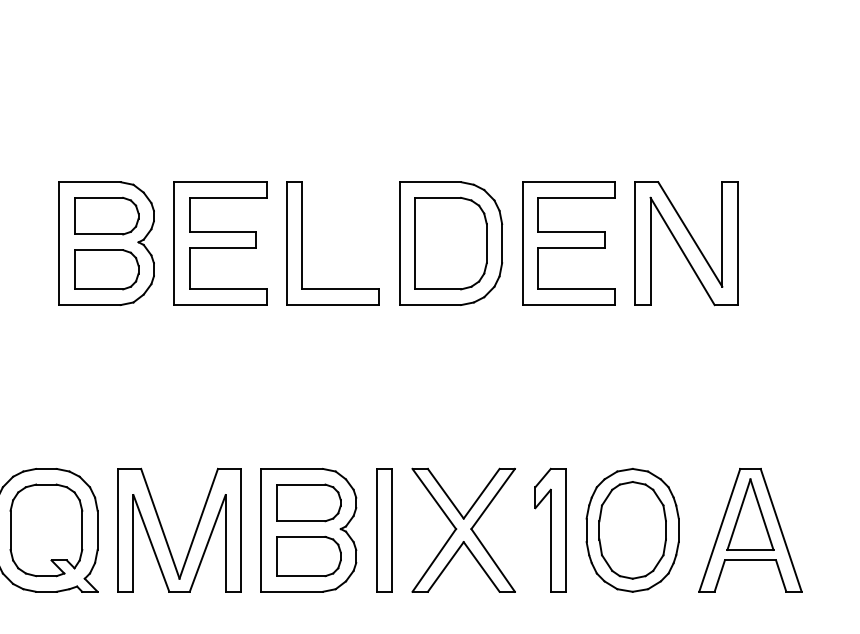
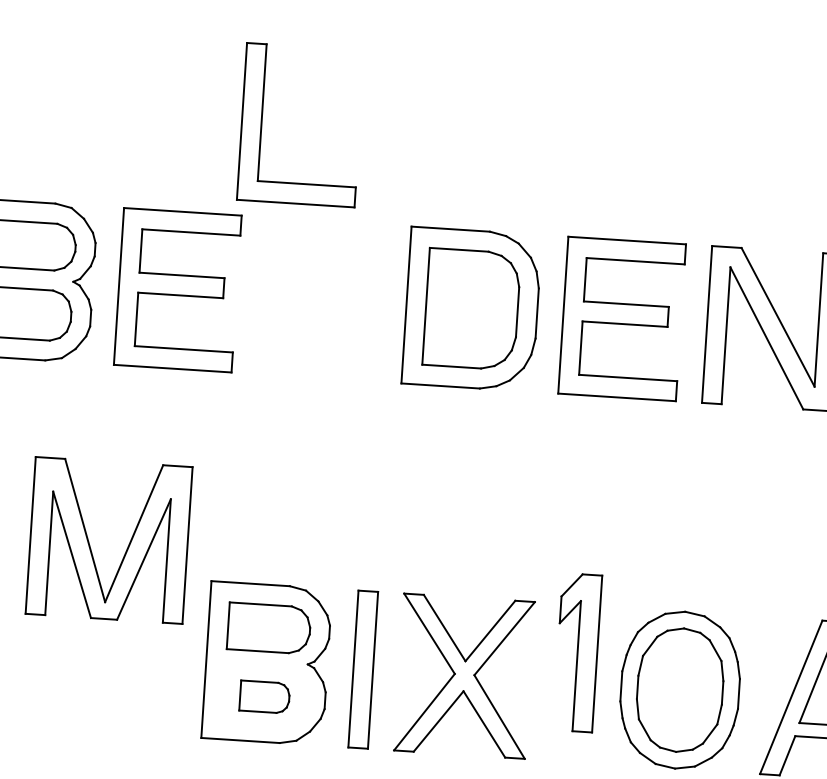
part: (302, 243) -> (261, 122), moved
part: (550, 529) -> (577, 651), moved
part: (165, 534) -> (90, 544), moved
part: (308, 556) -> (264, 696), size x0.6

